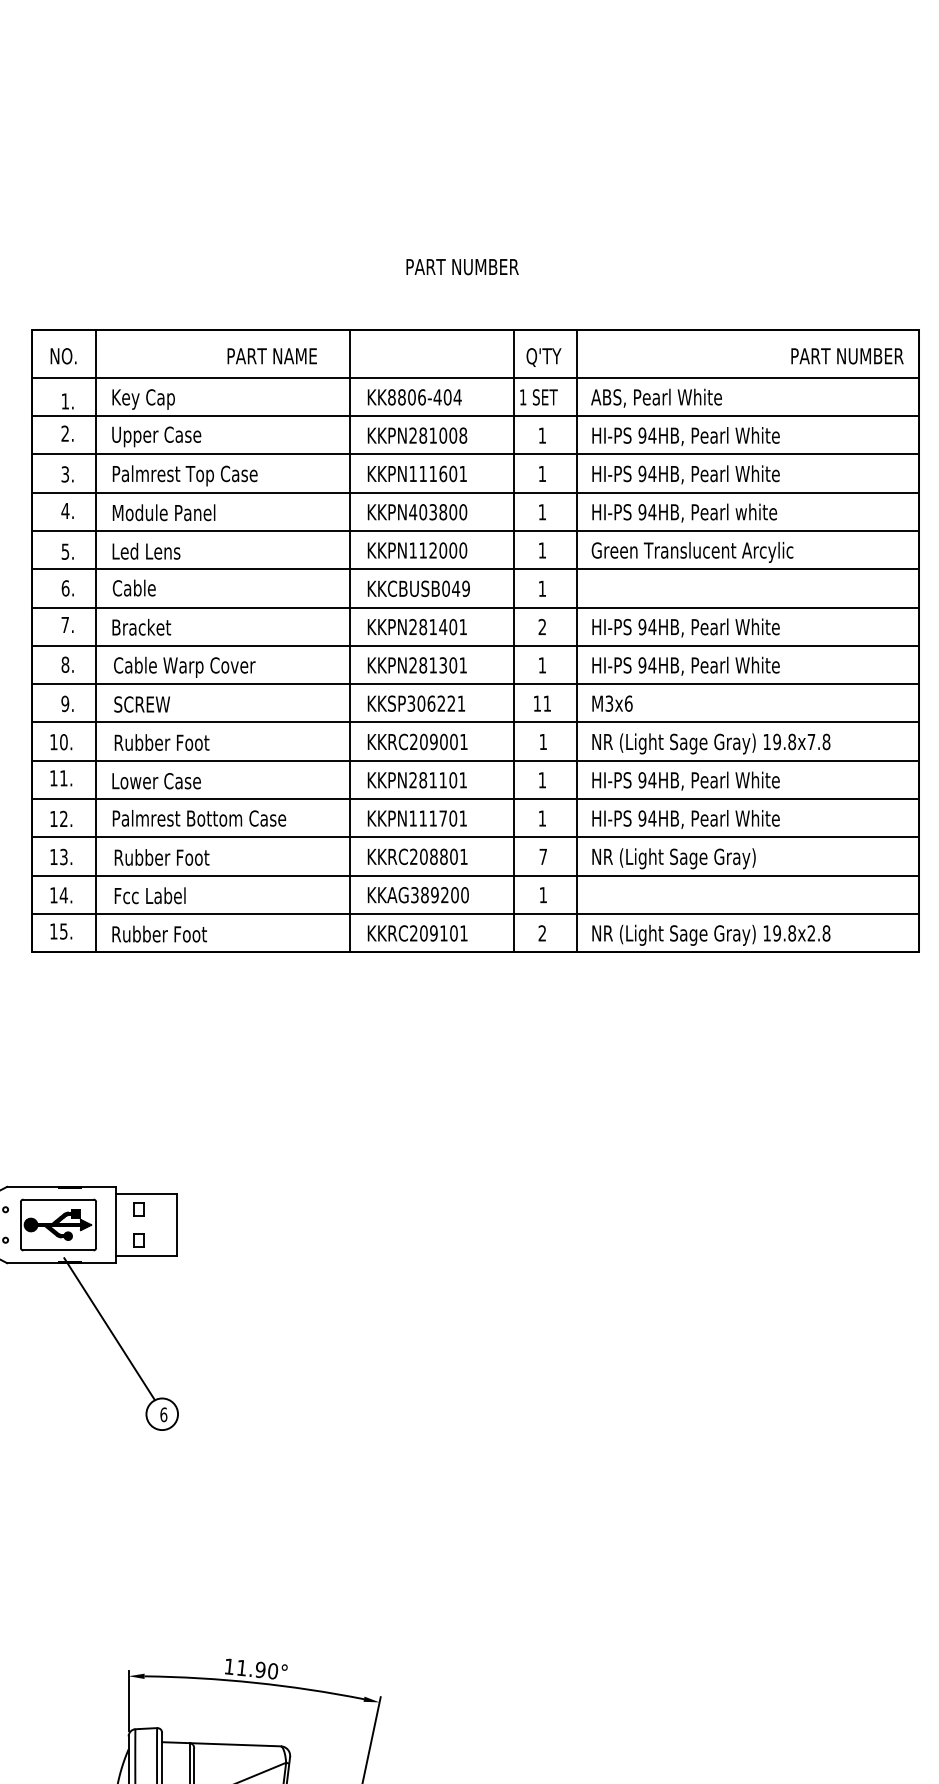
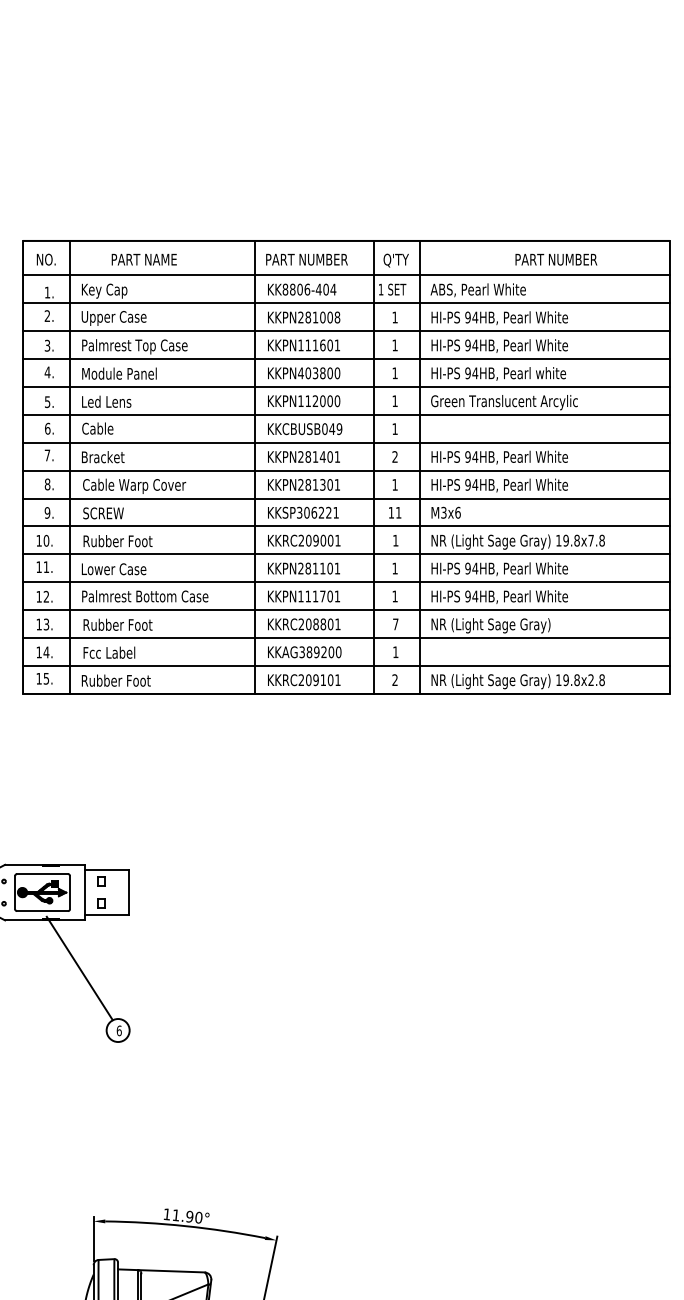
text: (461, 266) -> (306, 259), moved
text: (271, 355) -> (143, 259), moved
text: (847, 355) -> (556, 259), moved

